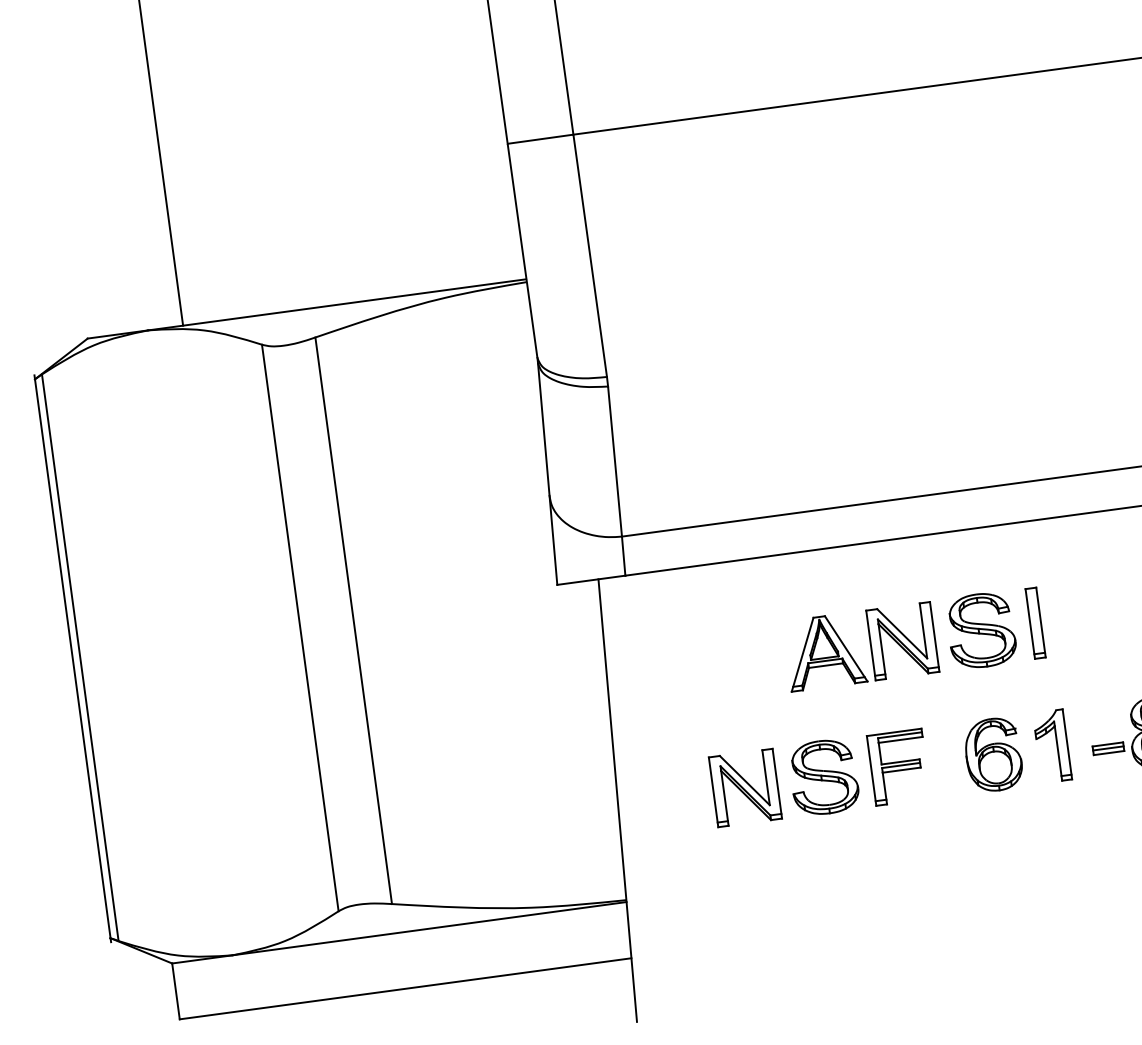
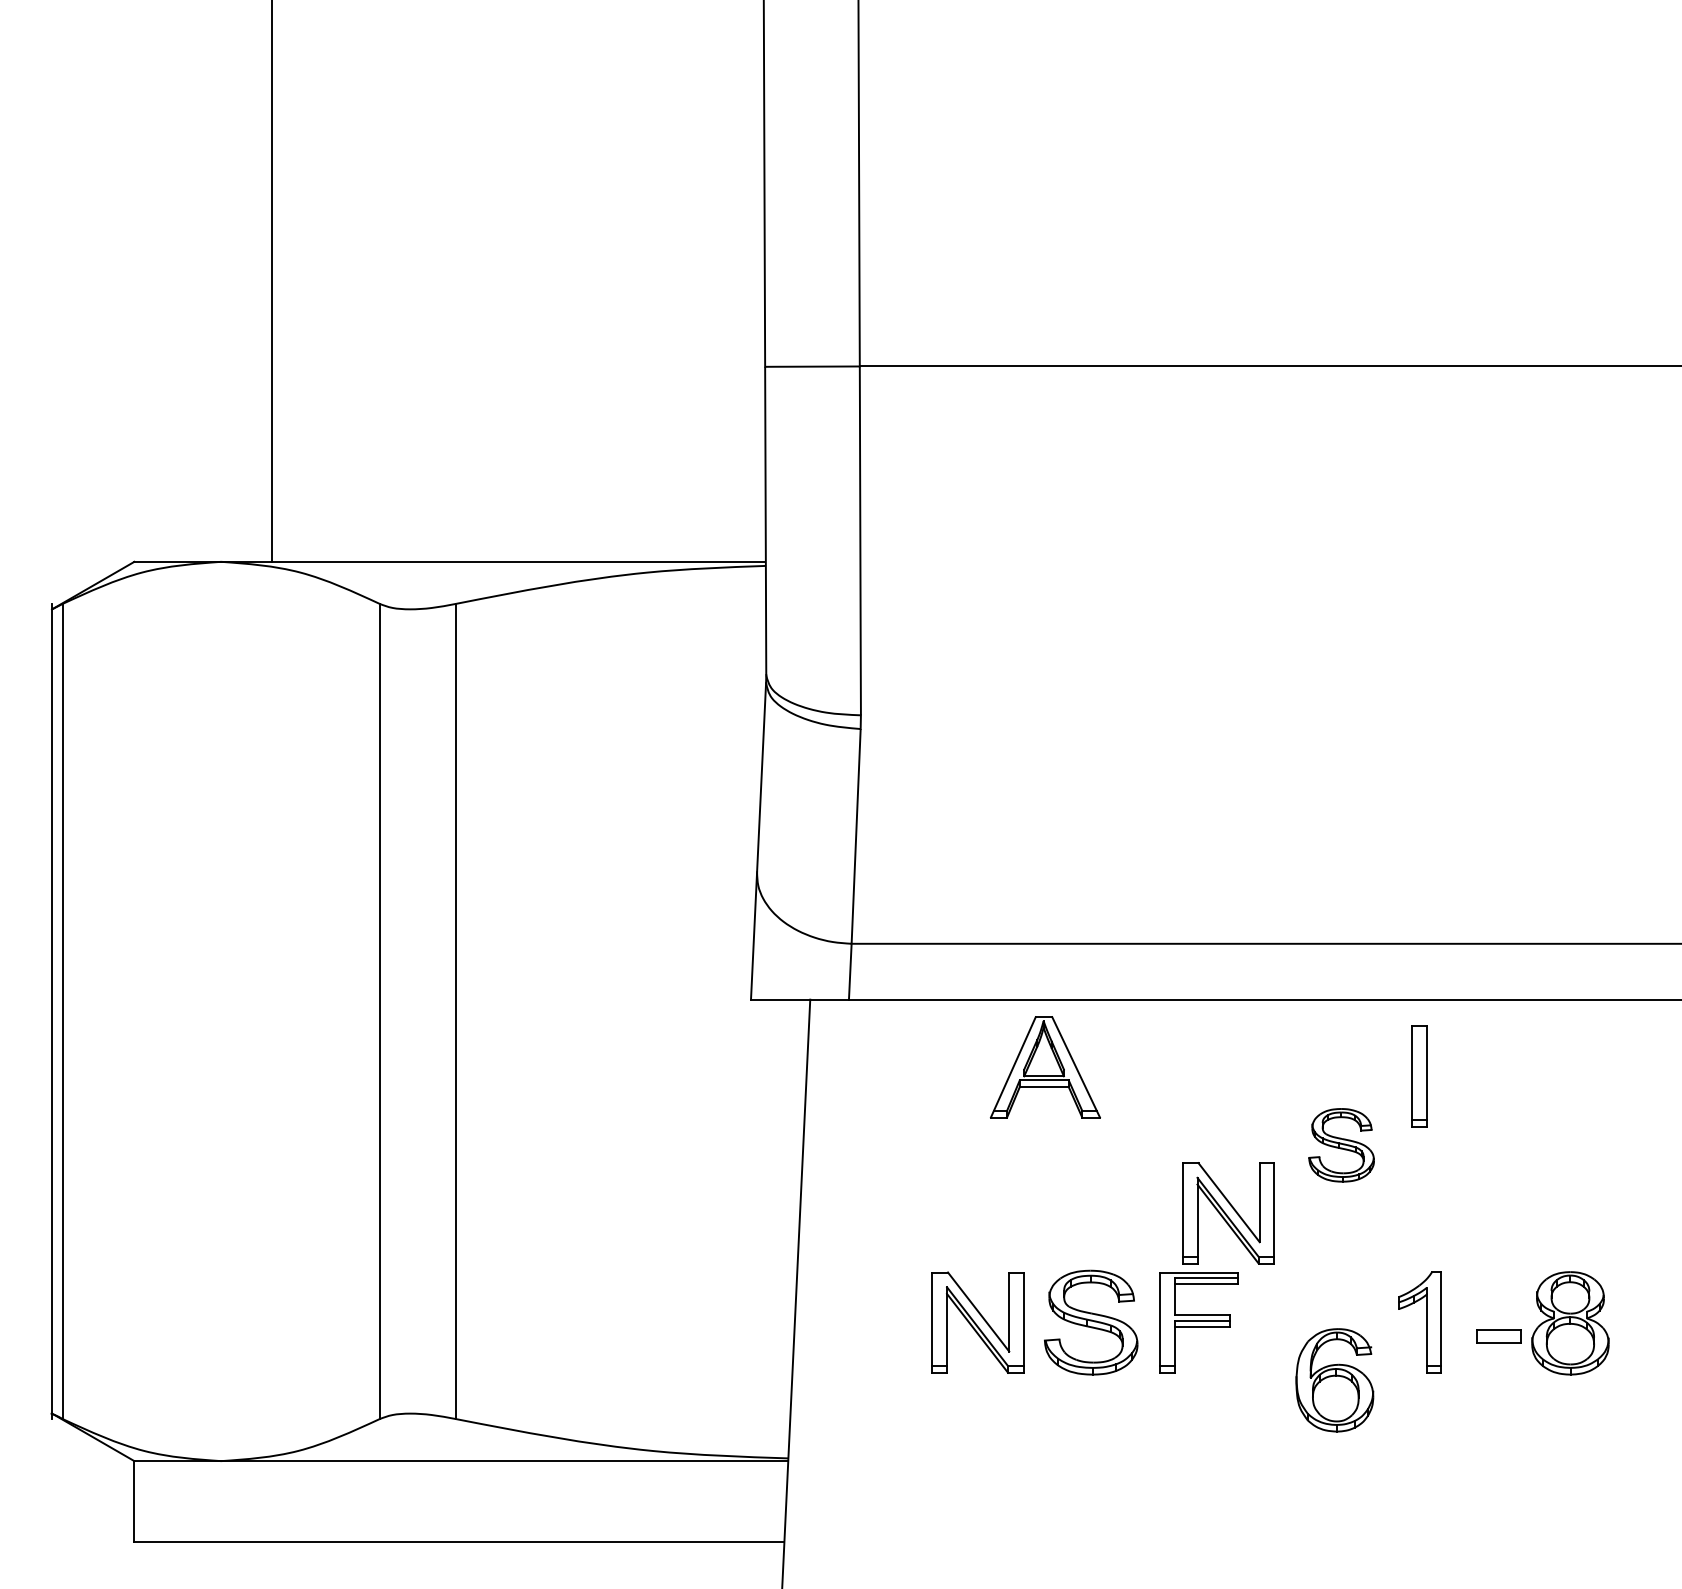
part: (1035, 623) -> (1419, 1076), moved
part: (981, 630) -> (1341, 1145), size x0.7
part: (902, 641) -> (1228, 1213), moved
part: (824, 651) -> (1044, 1067), moved
line: (1108, 748) -> (1498, 1336), removed
part: (993, 755) -> (1334, 1380), moved

